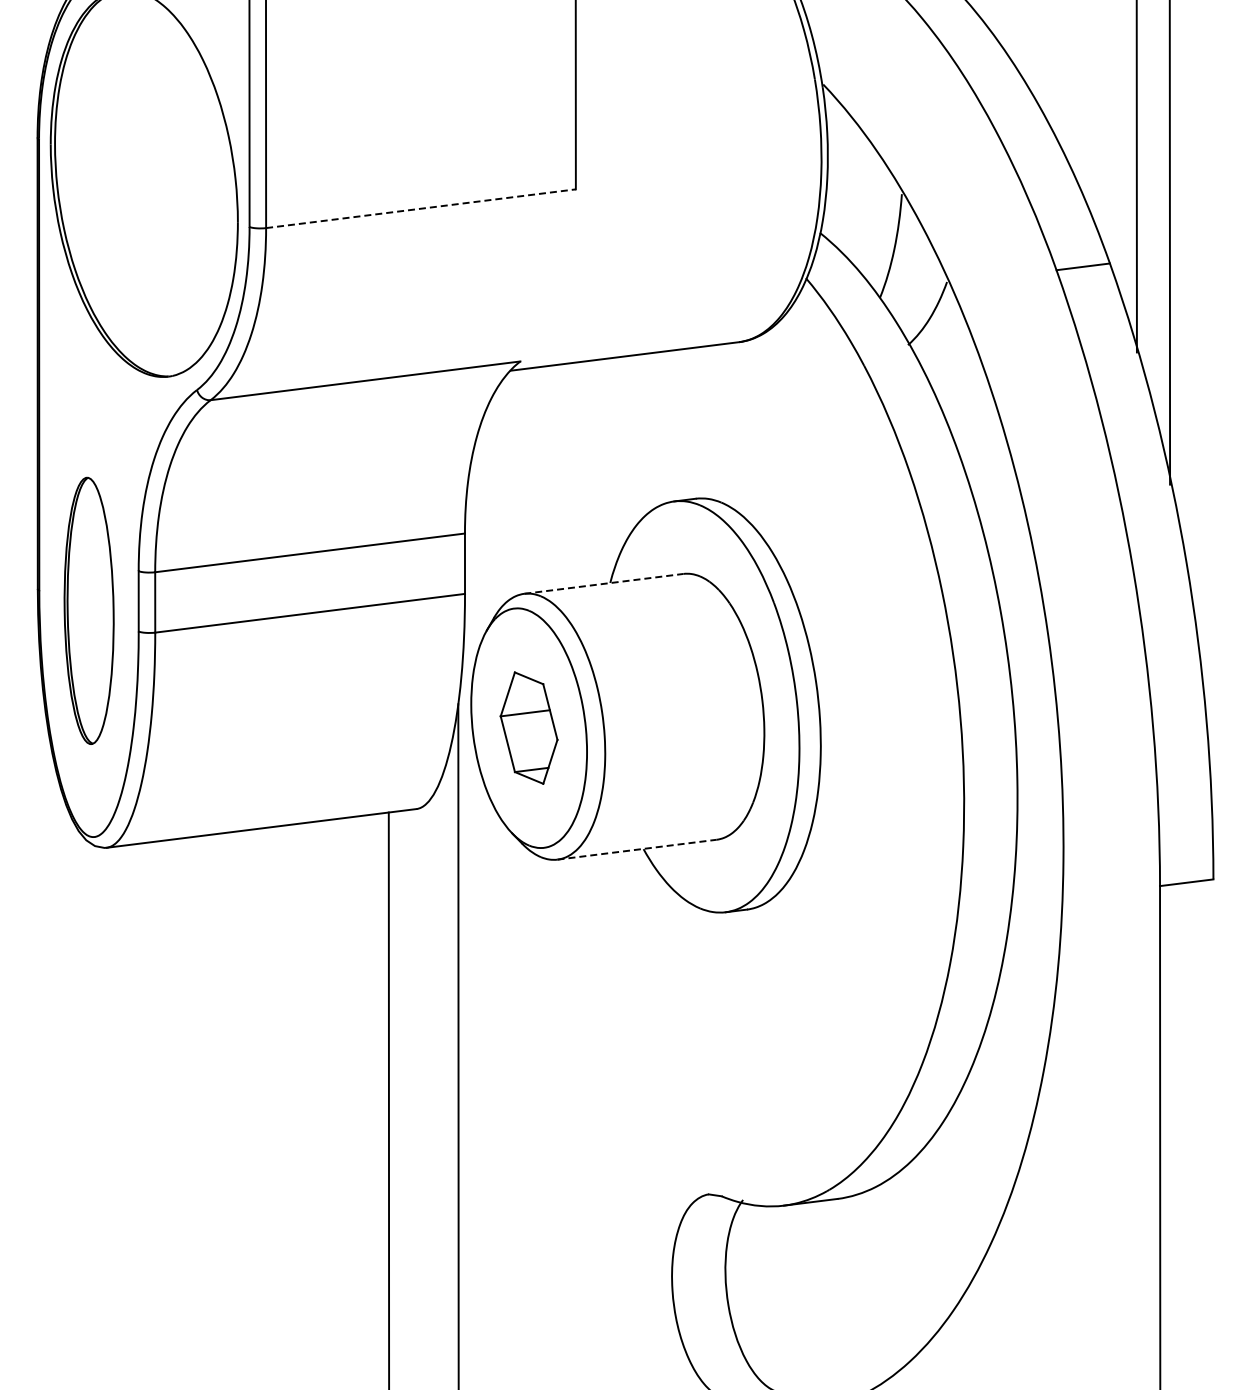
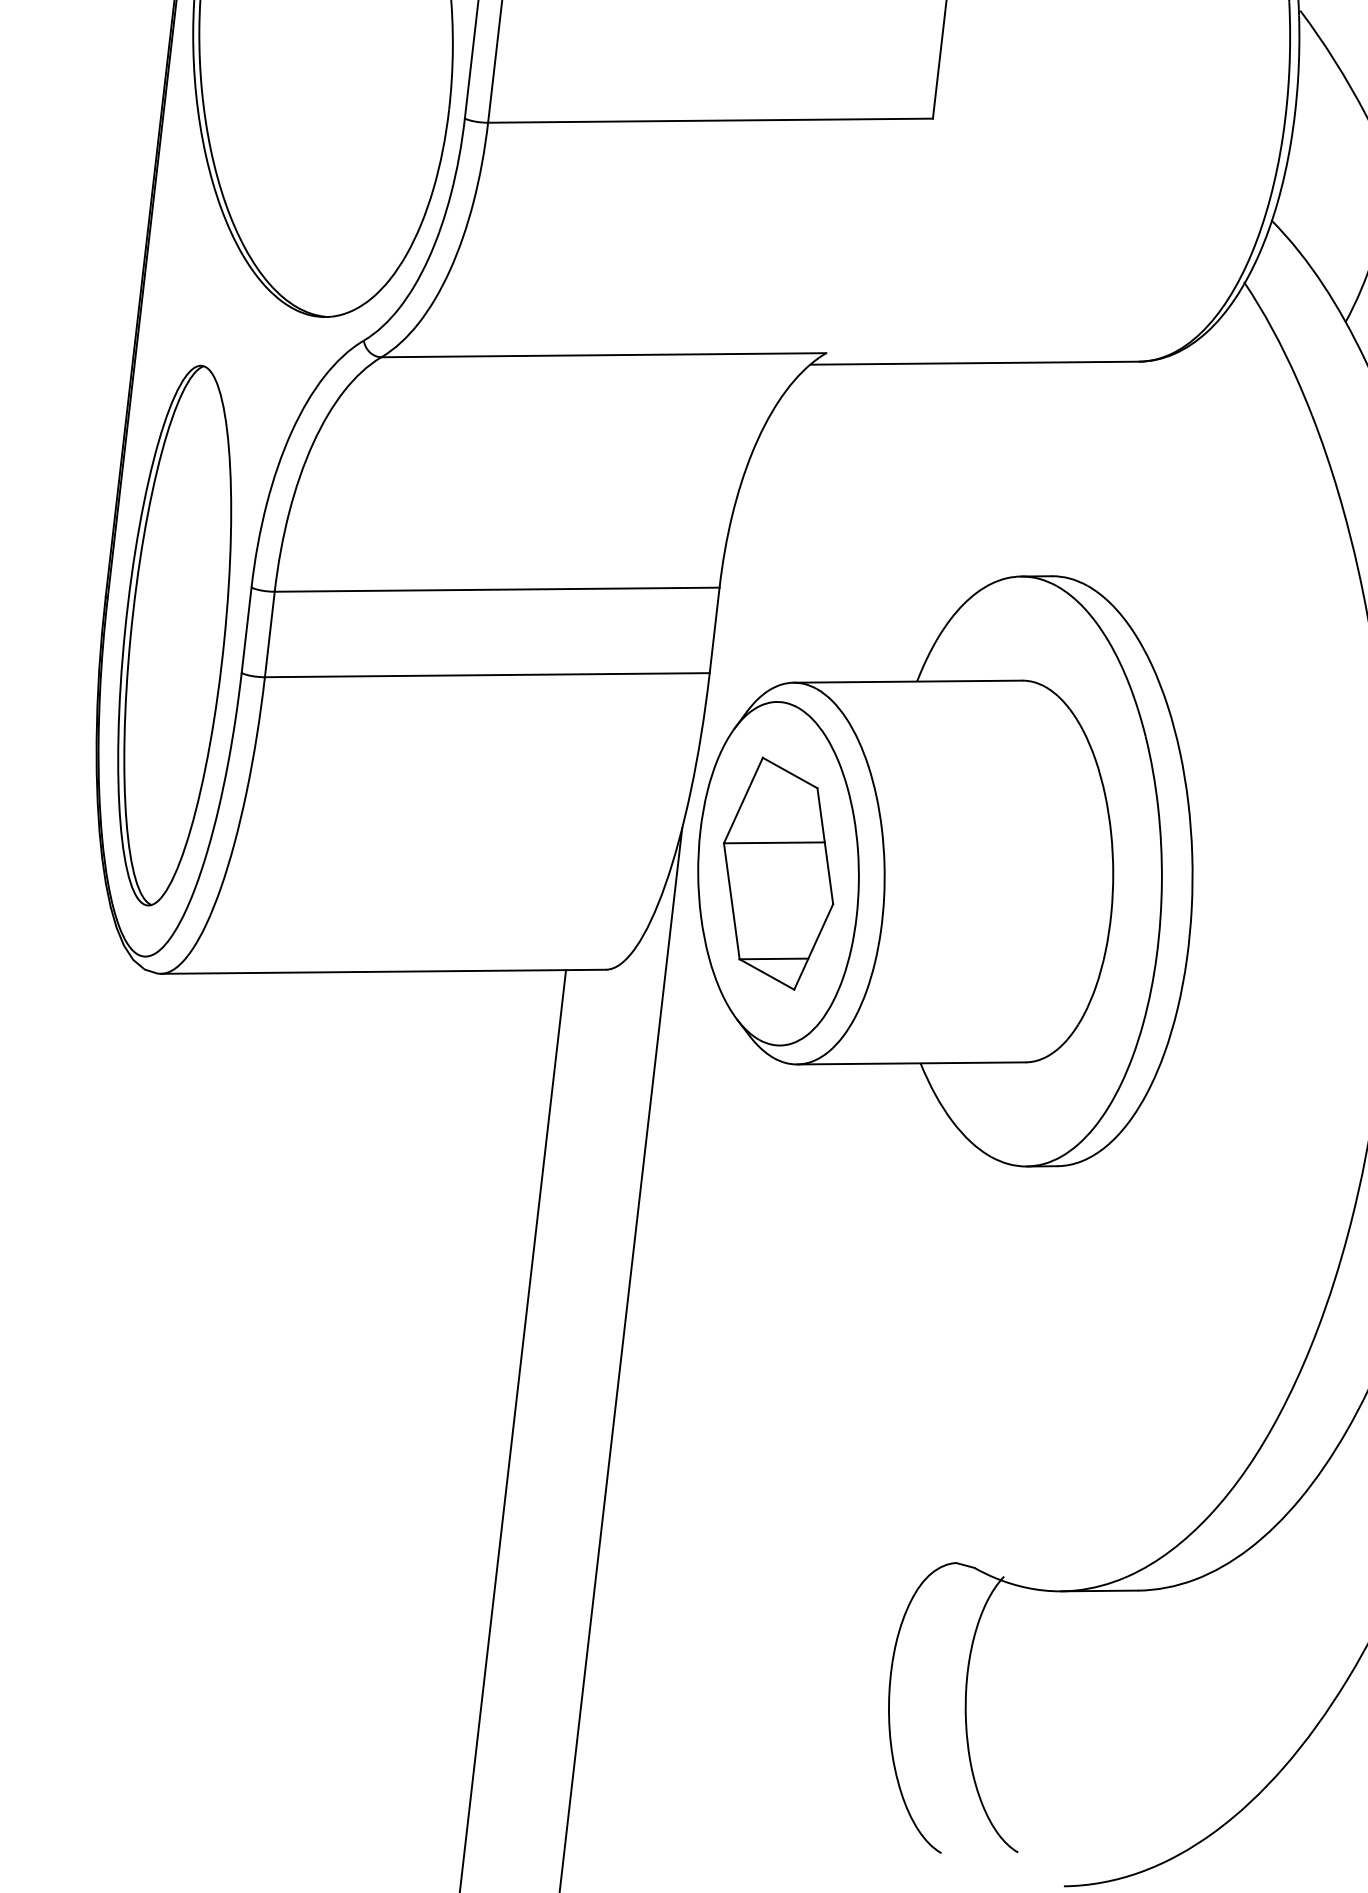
line: (421, 208) -> (711, 120), dashed -> solid
line: (604, 583) -> (908, 681), dashed -> solid
part: (89, 610) -> (175, 635), size x1.43
part: (528, 727) -> (777, 872), size x1.43
line: (637, 849) -> (912, 1063), dashed -> solid

